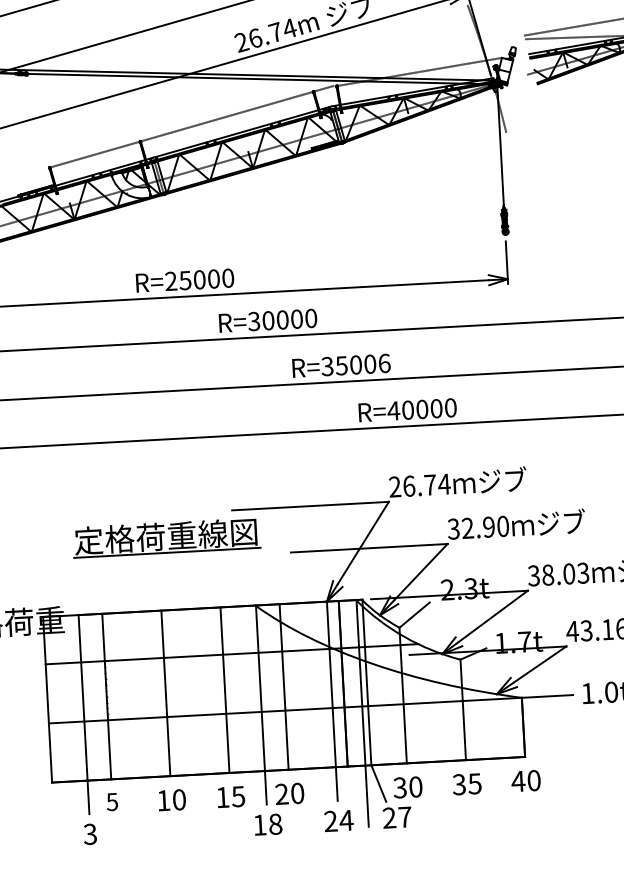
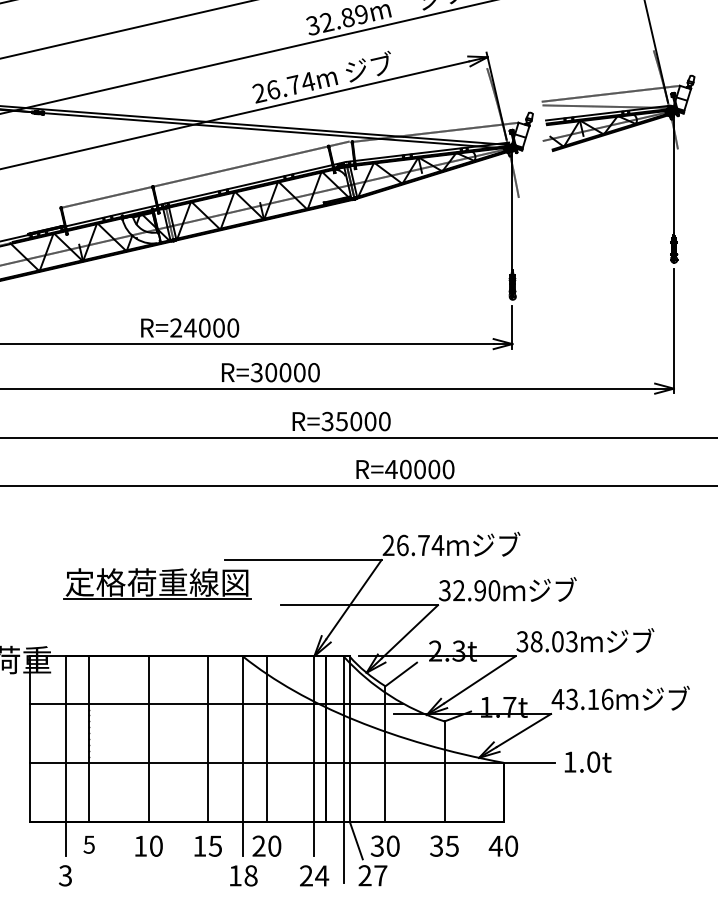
text: (185, 280) -> (190, 327), R=25000 -> R=24000
text: (384, 363) -> (384, 421), R=35006 -> R=35000

